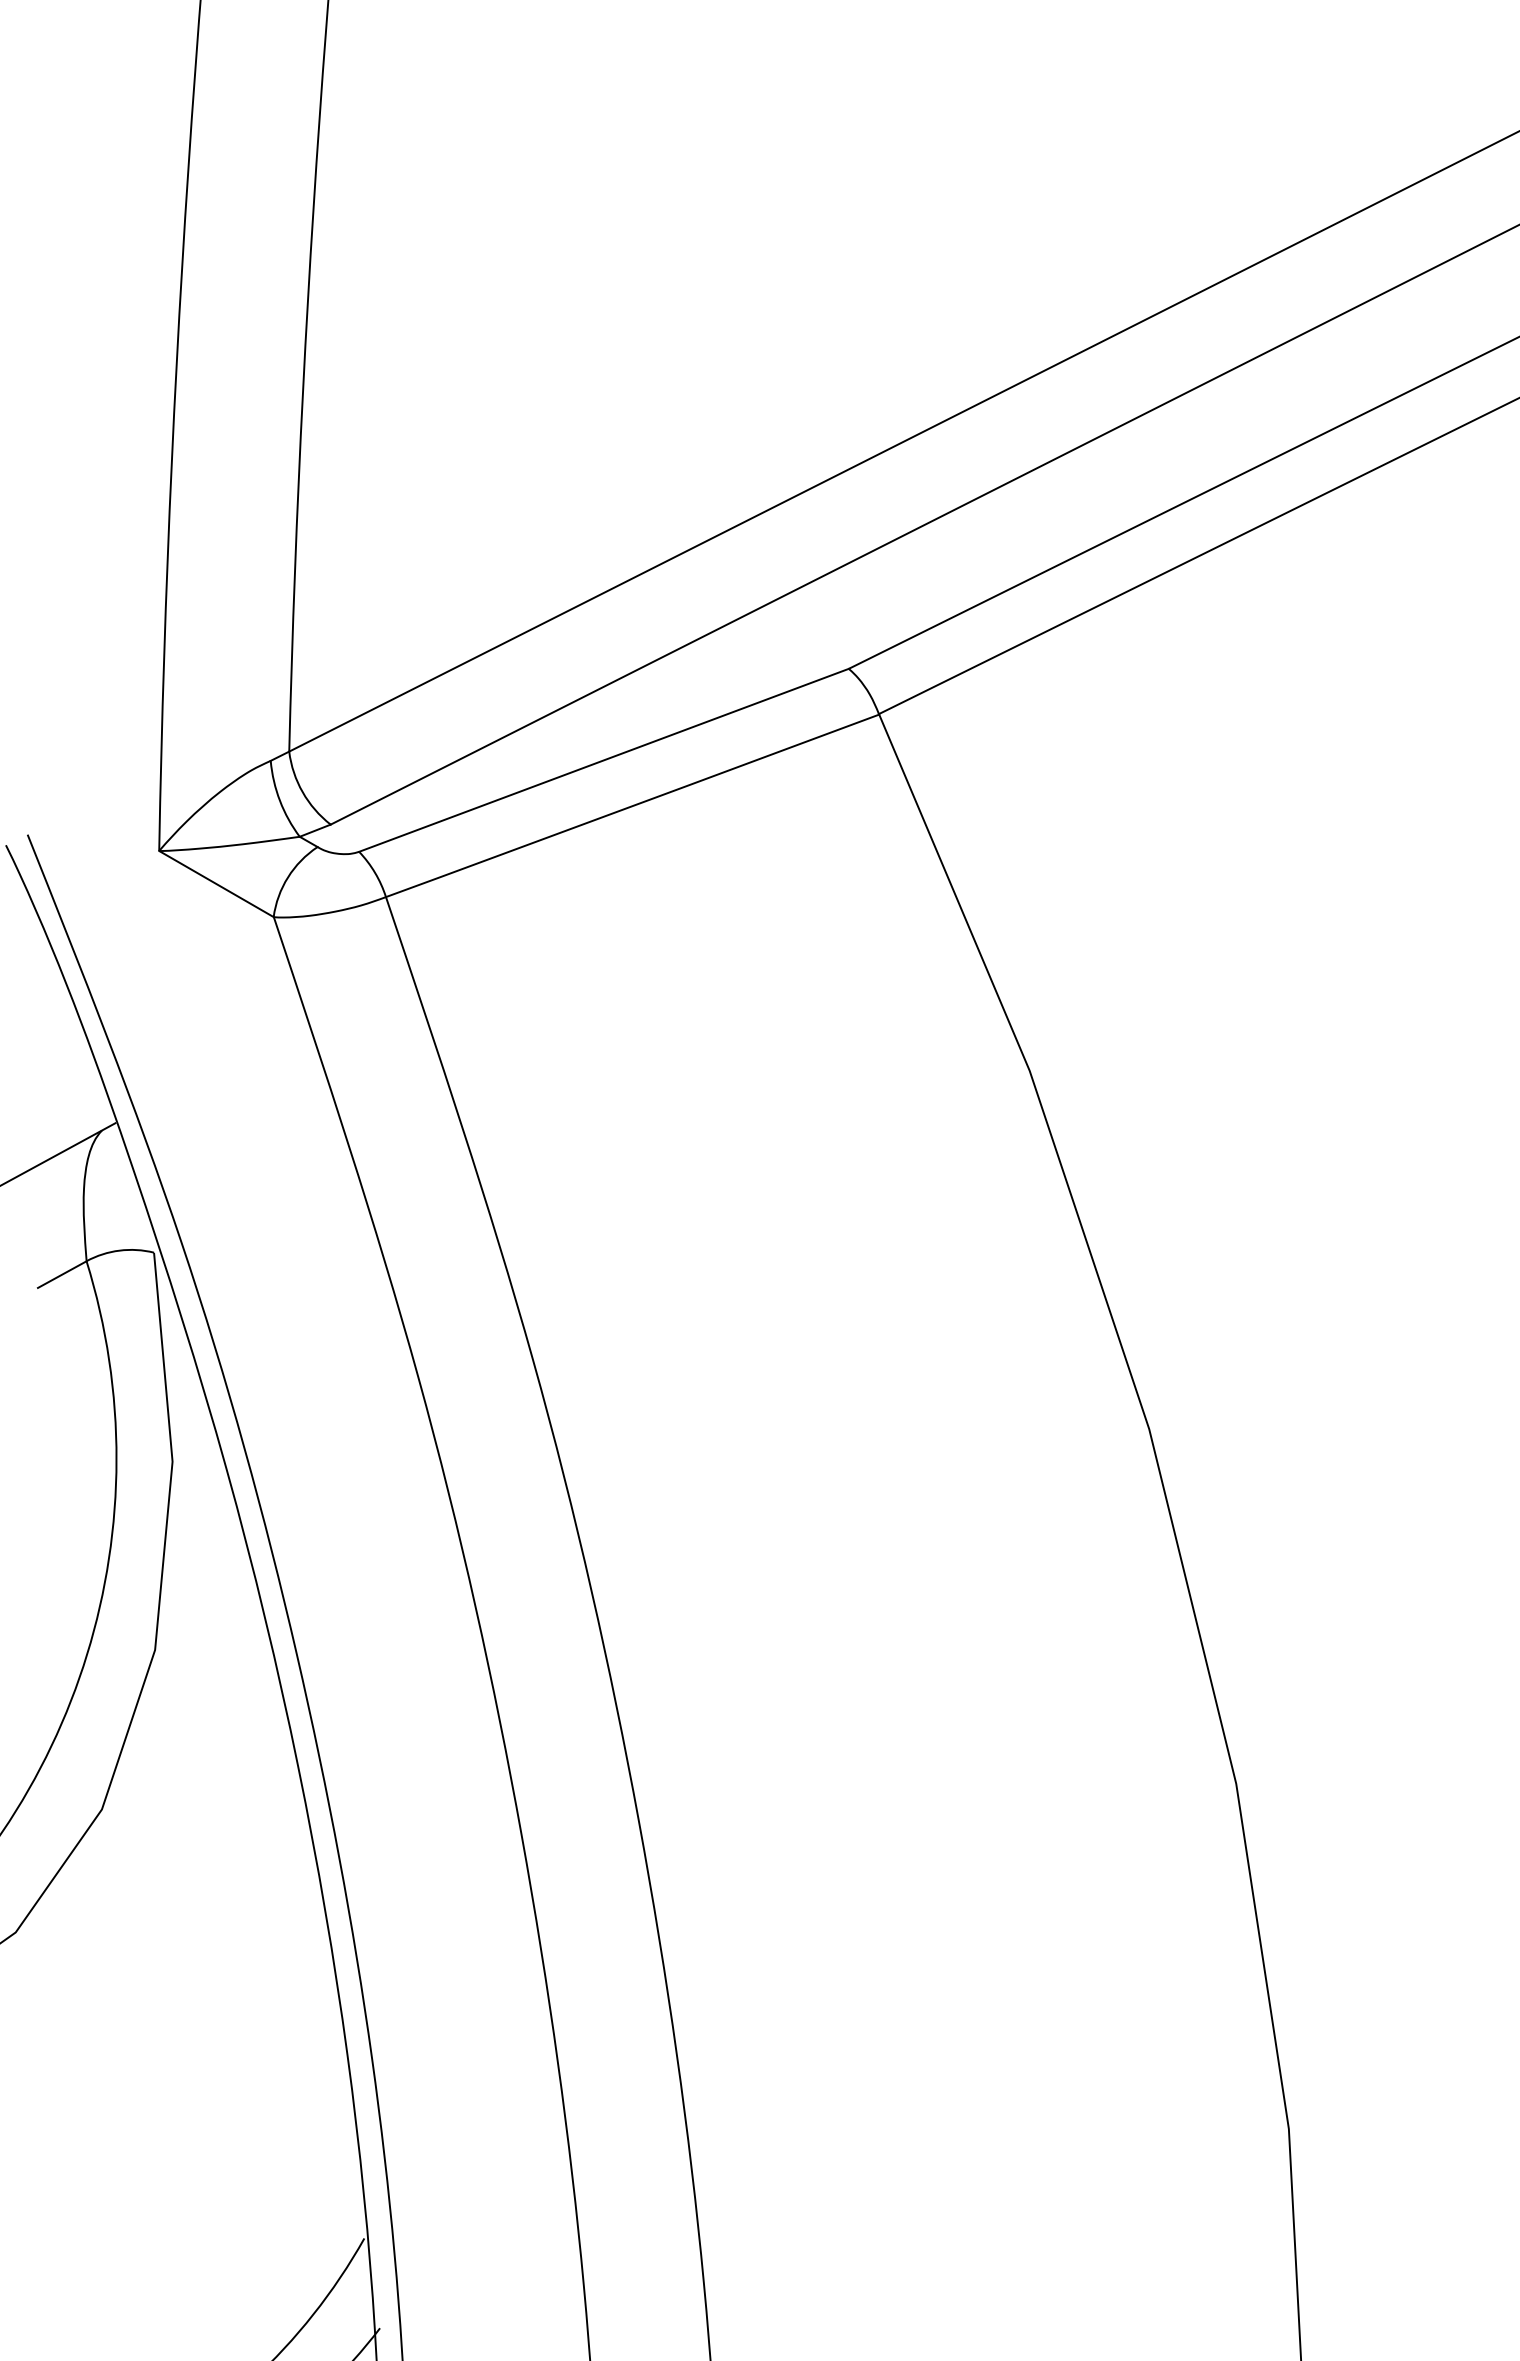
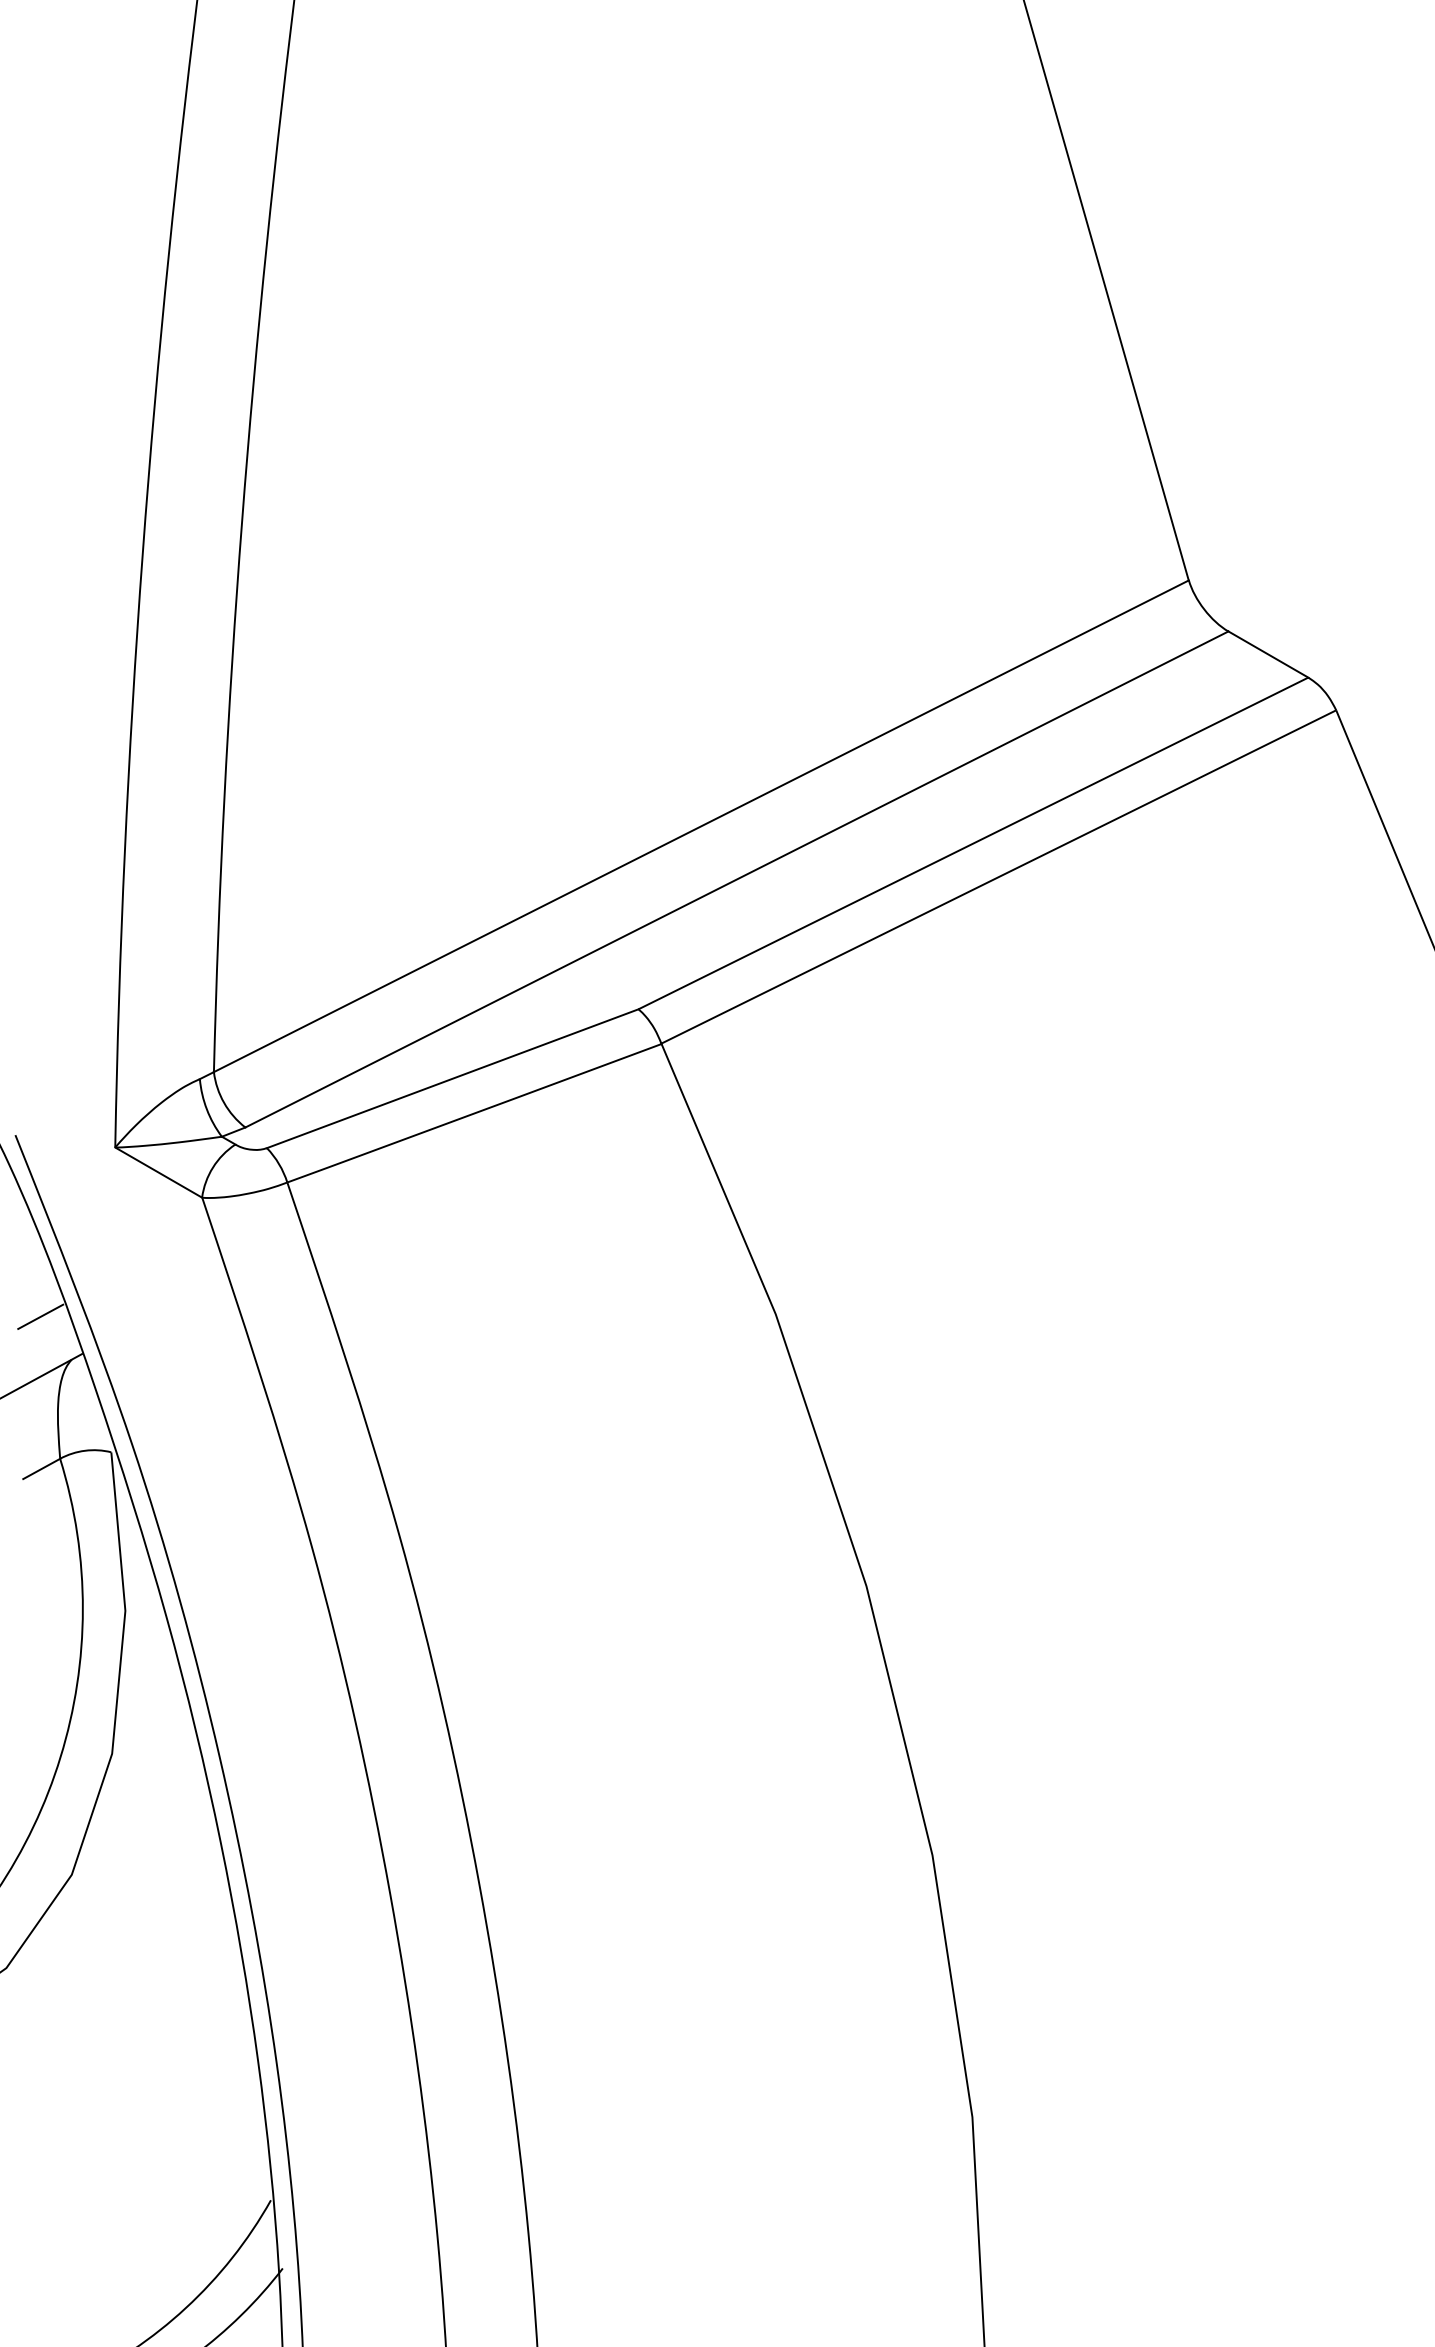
line: (60, 1073) -> (40, 1316), added

